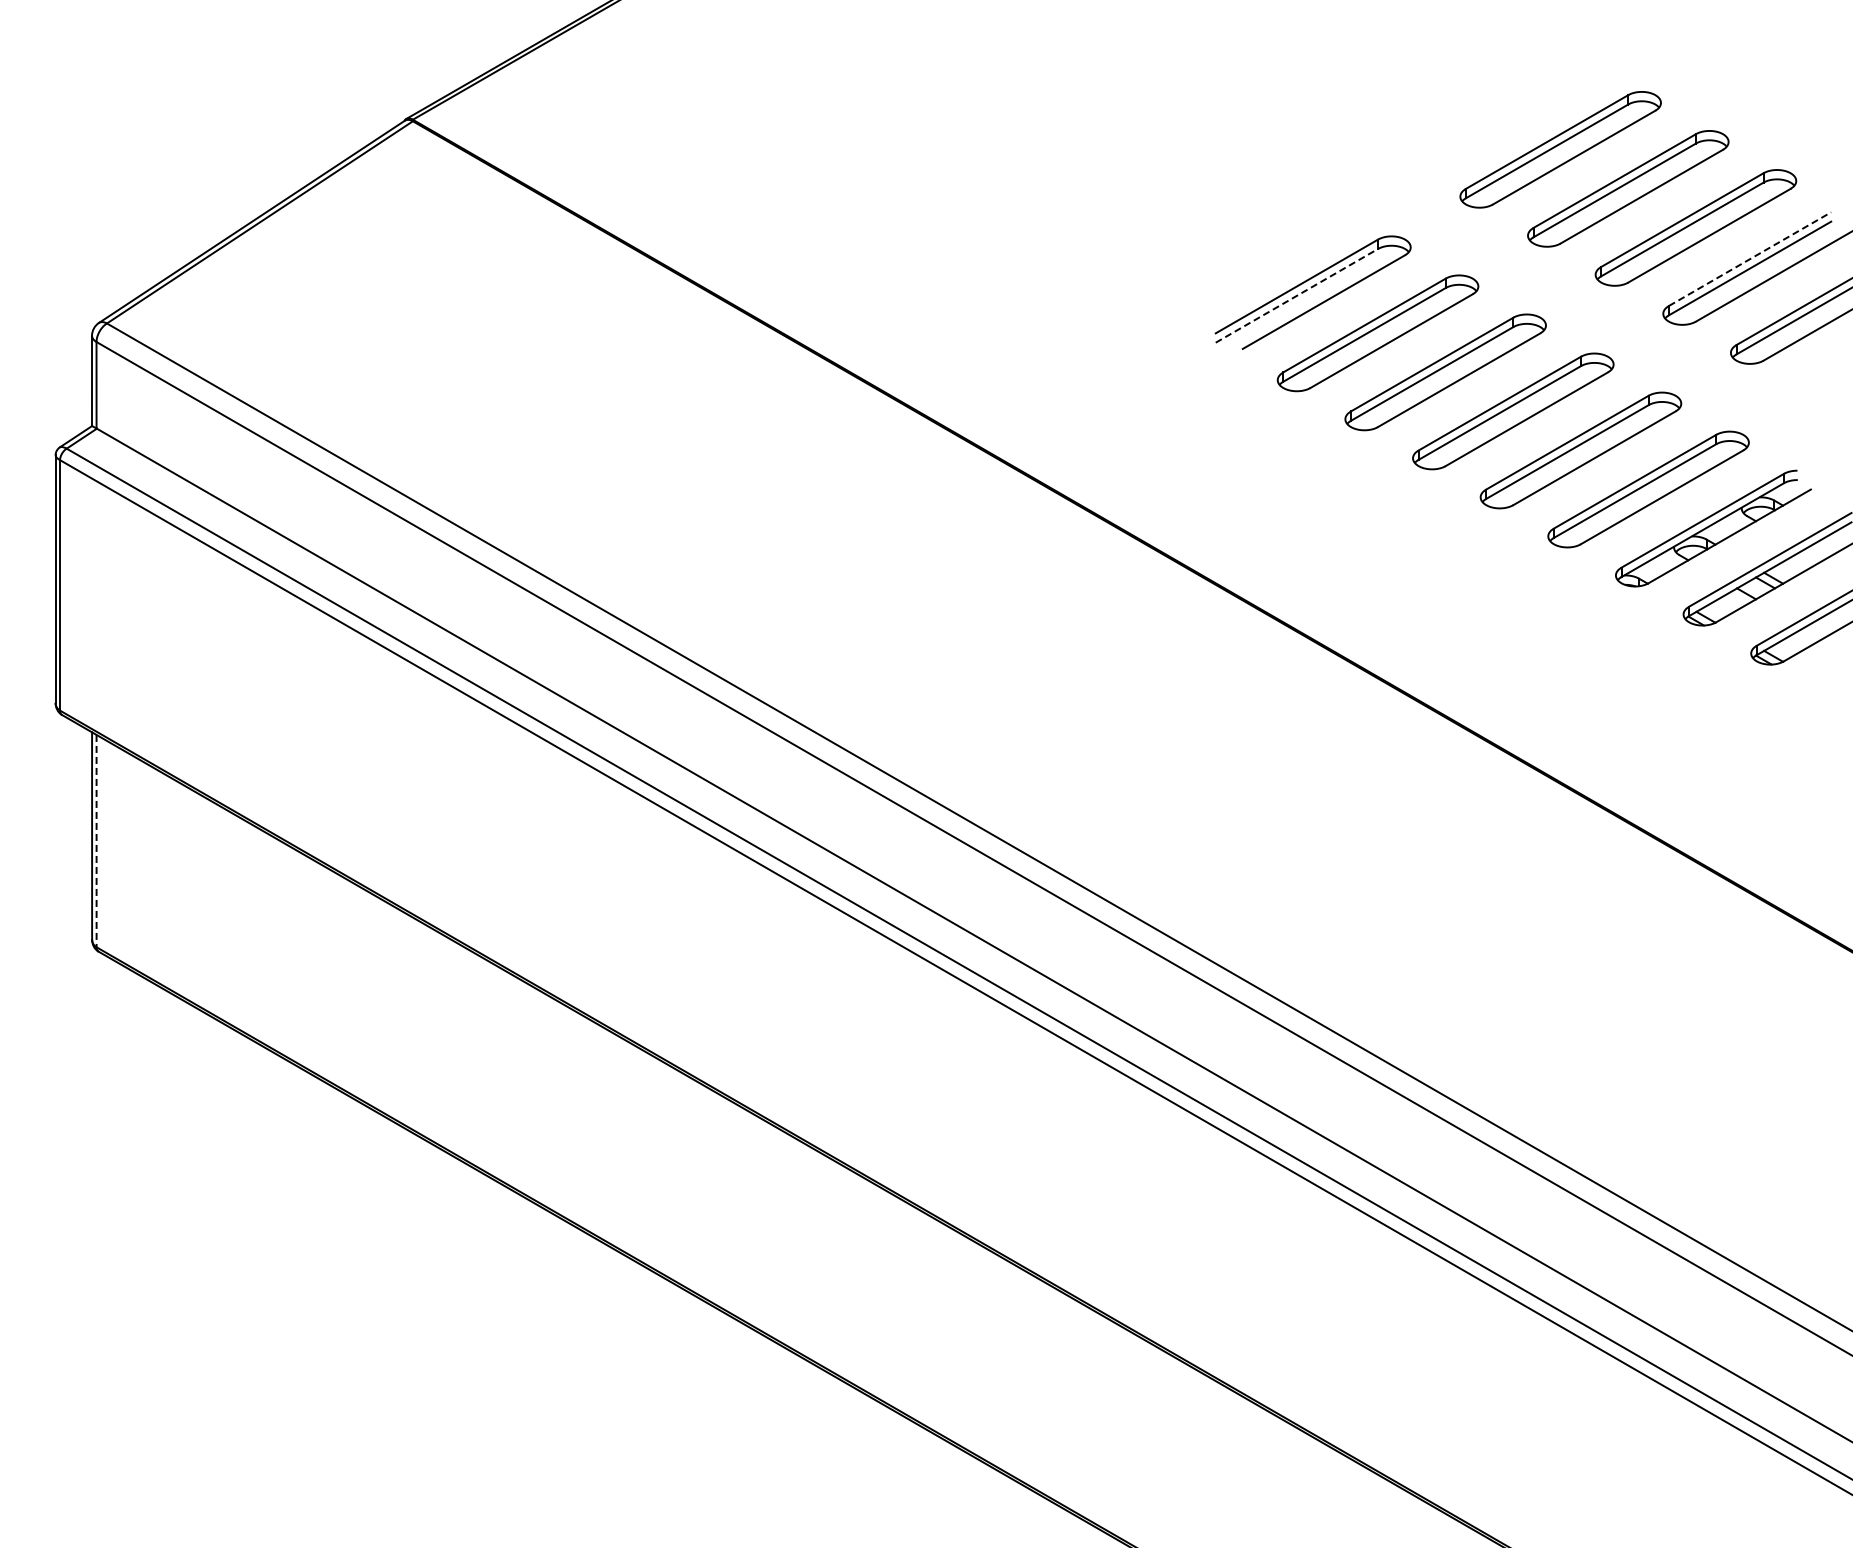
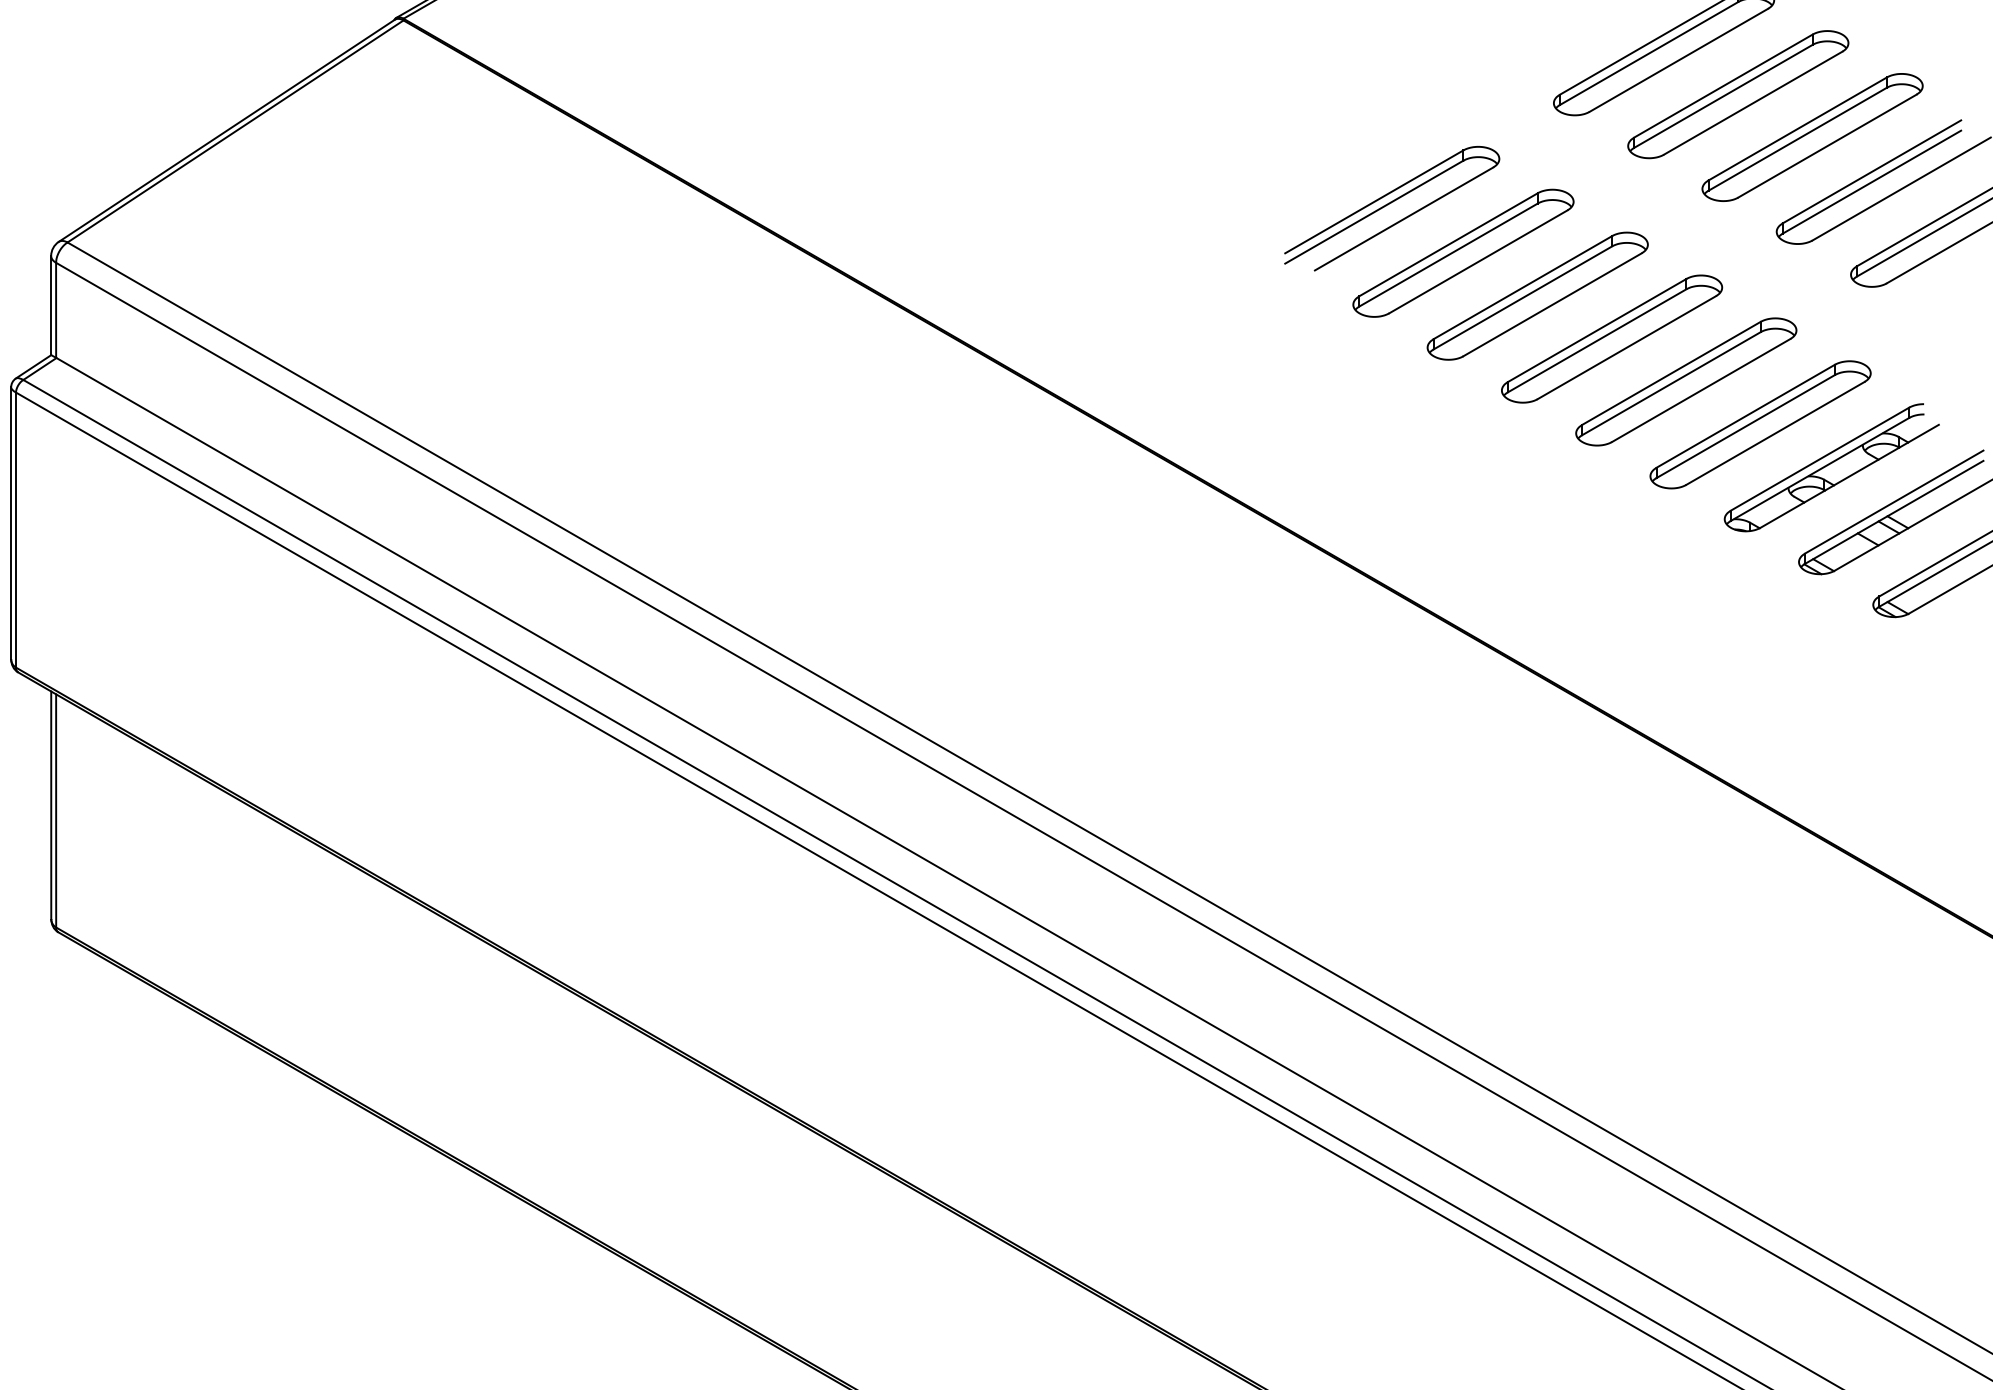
line: (1750, 259) -> (1872, 172), dashed -> solid
line: (1296, 295) -> (1373, 211), dashed -> solid
line: (96, 841) -> (56, 811), dashed -> solid

